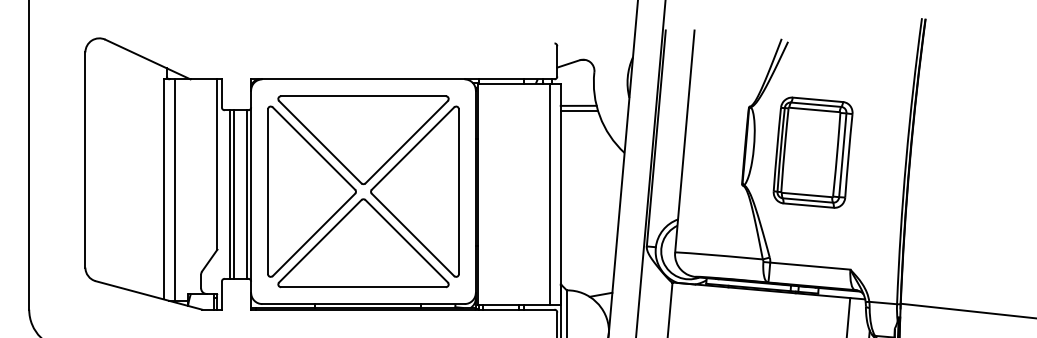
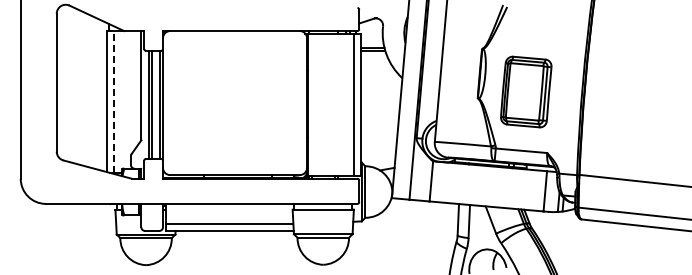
part: (813, 151) -> (526, 91), moved
line: (175, 190) -> (114, 102), solid -> dashed
part: (364, 192) -> (235, 103), removed

